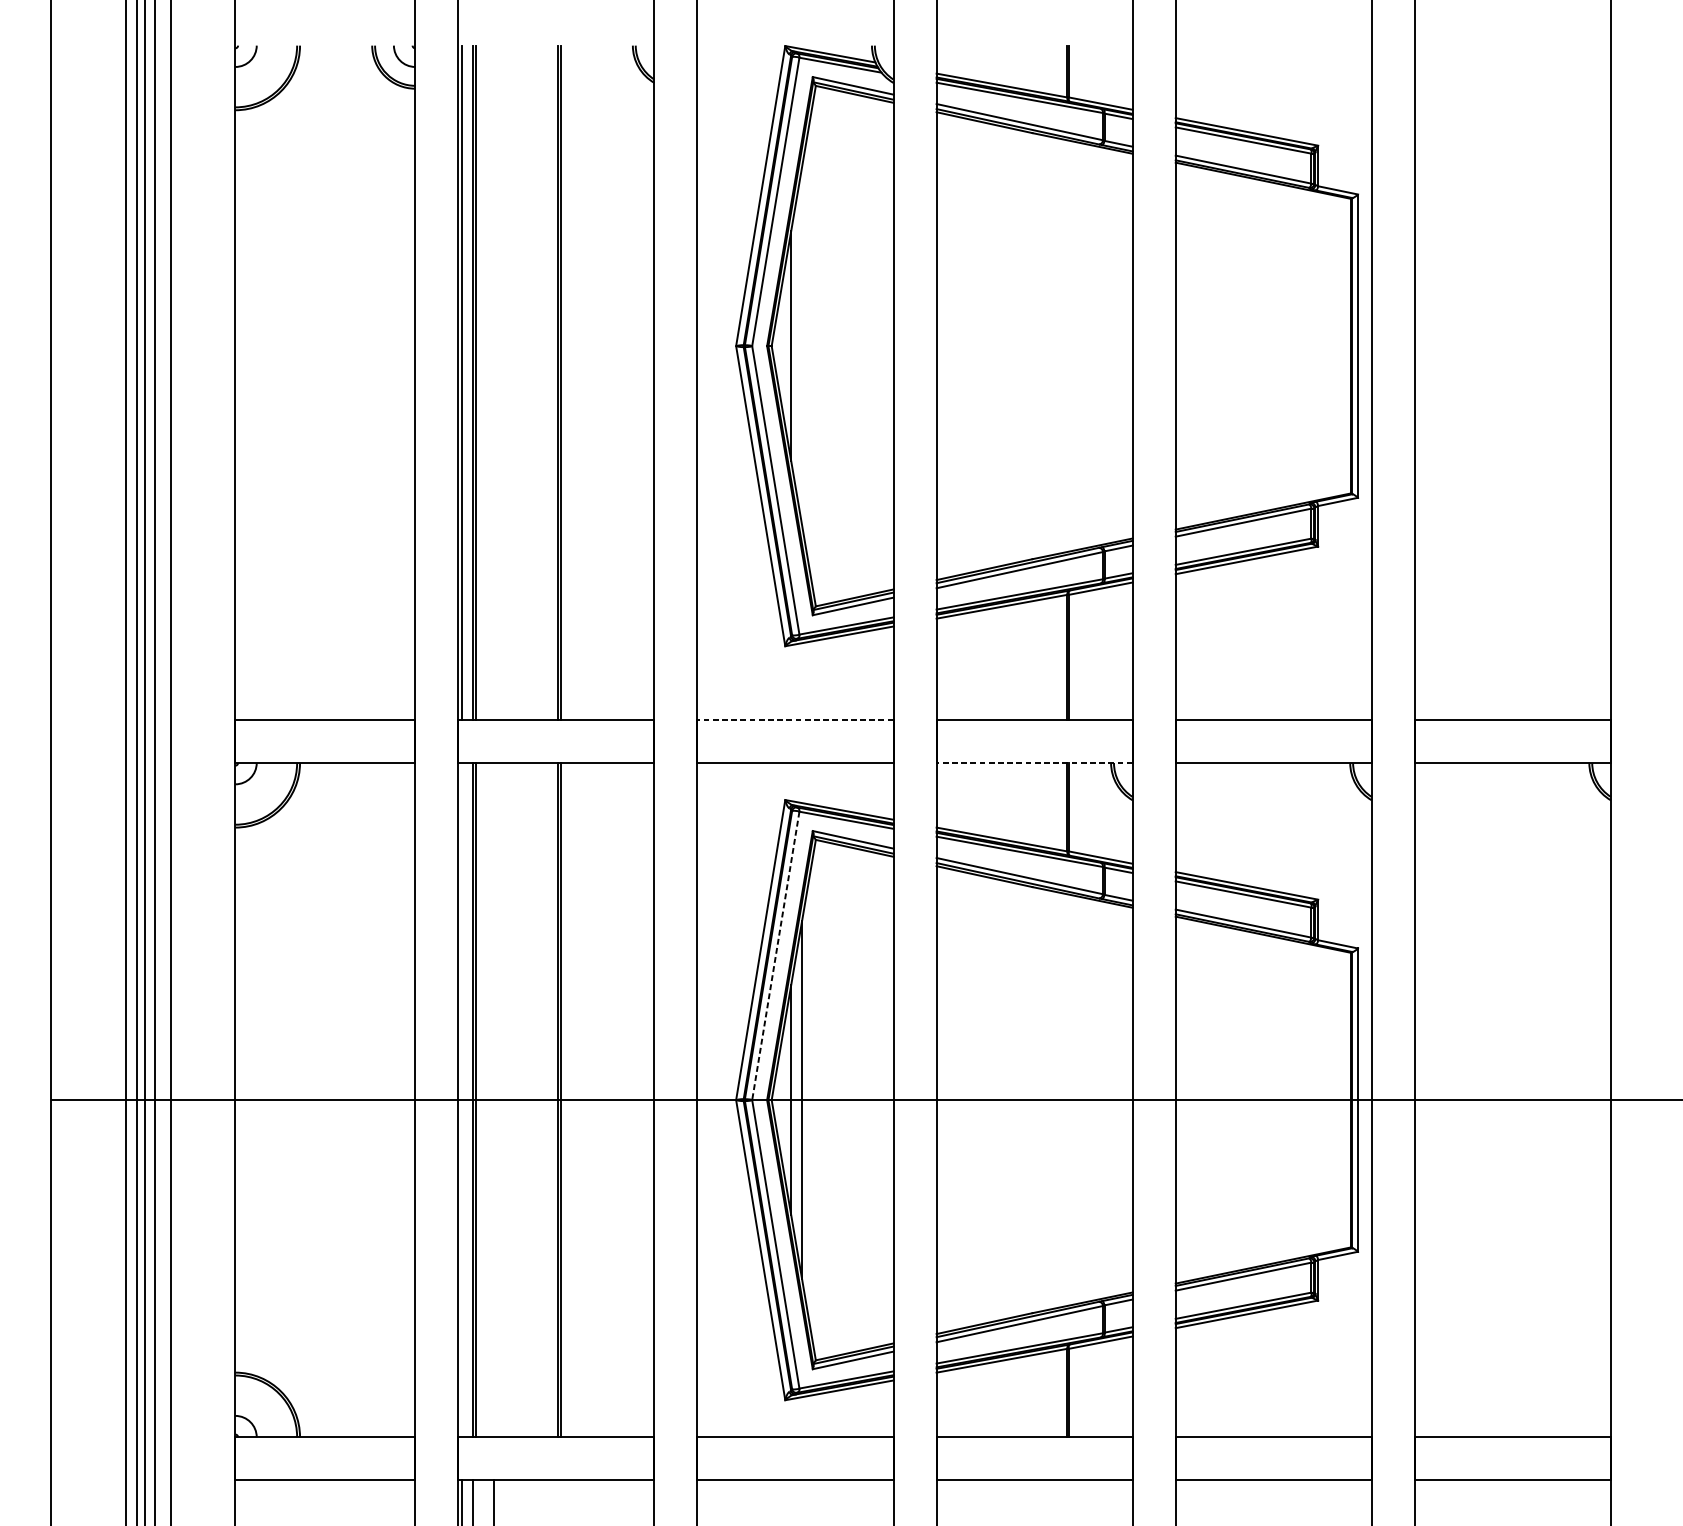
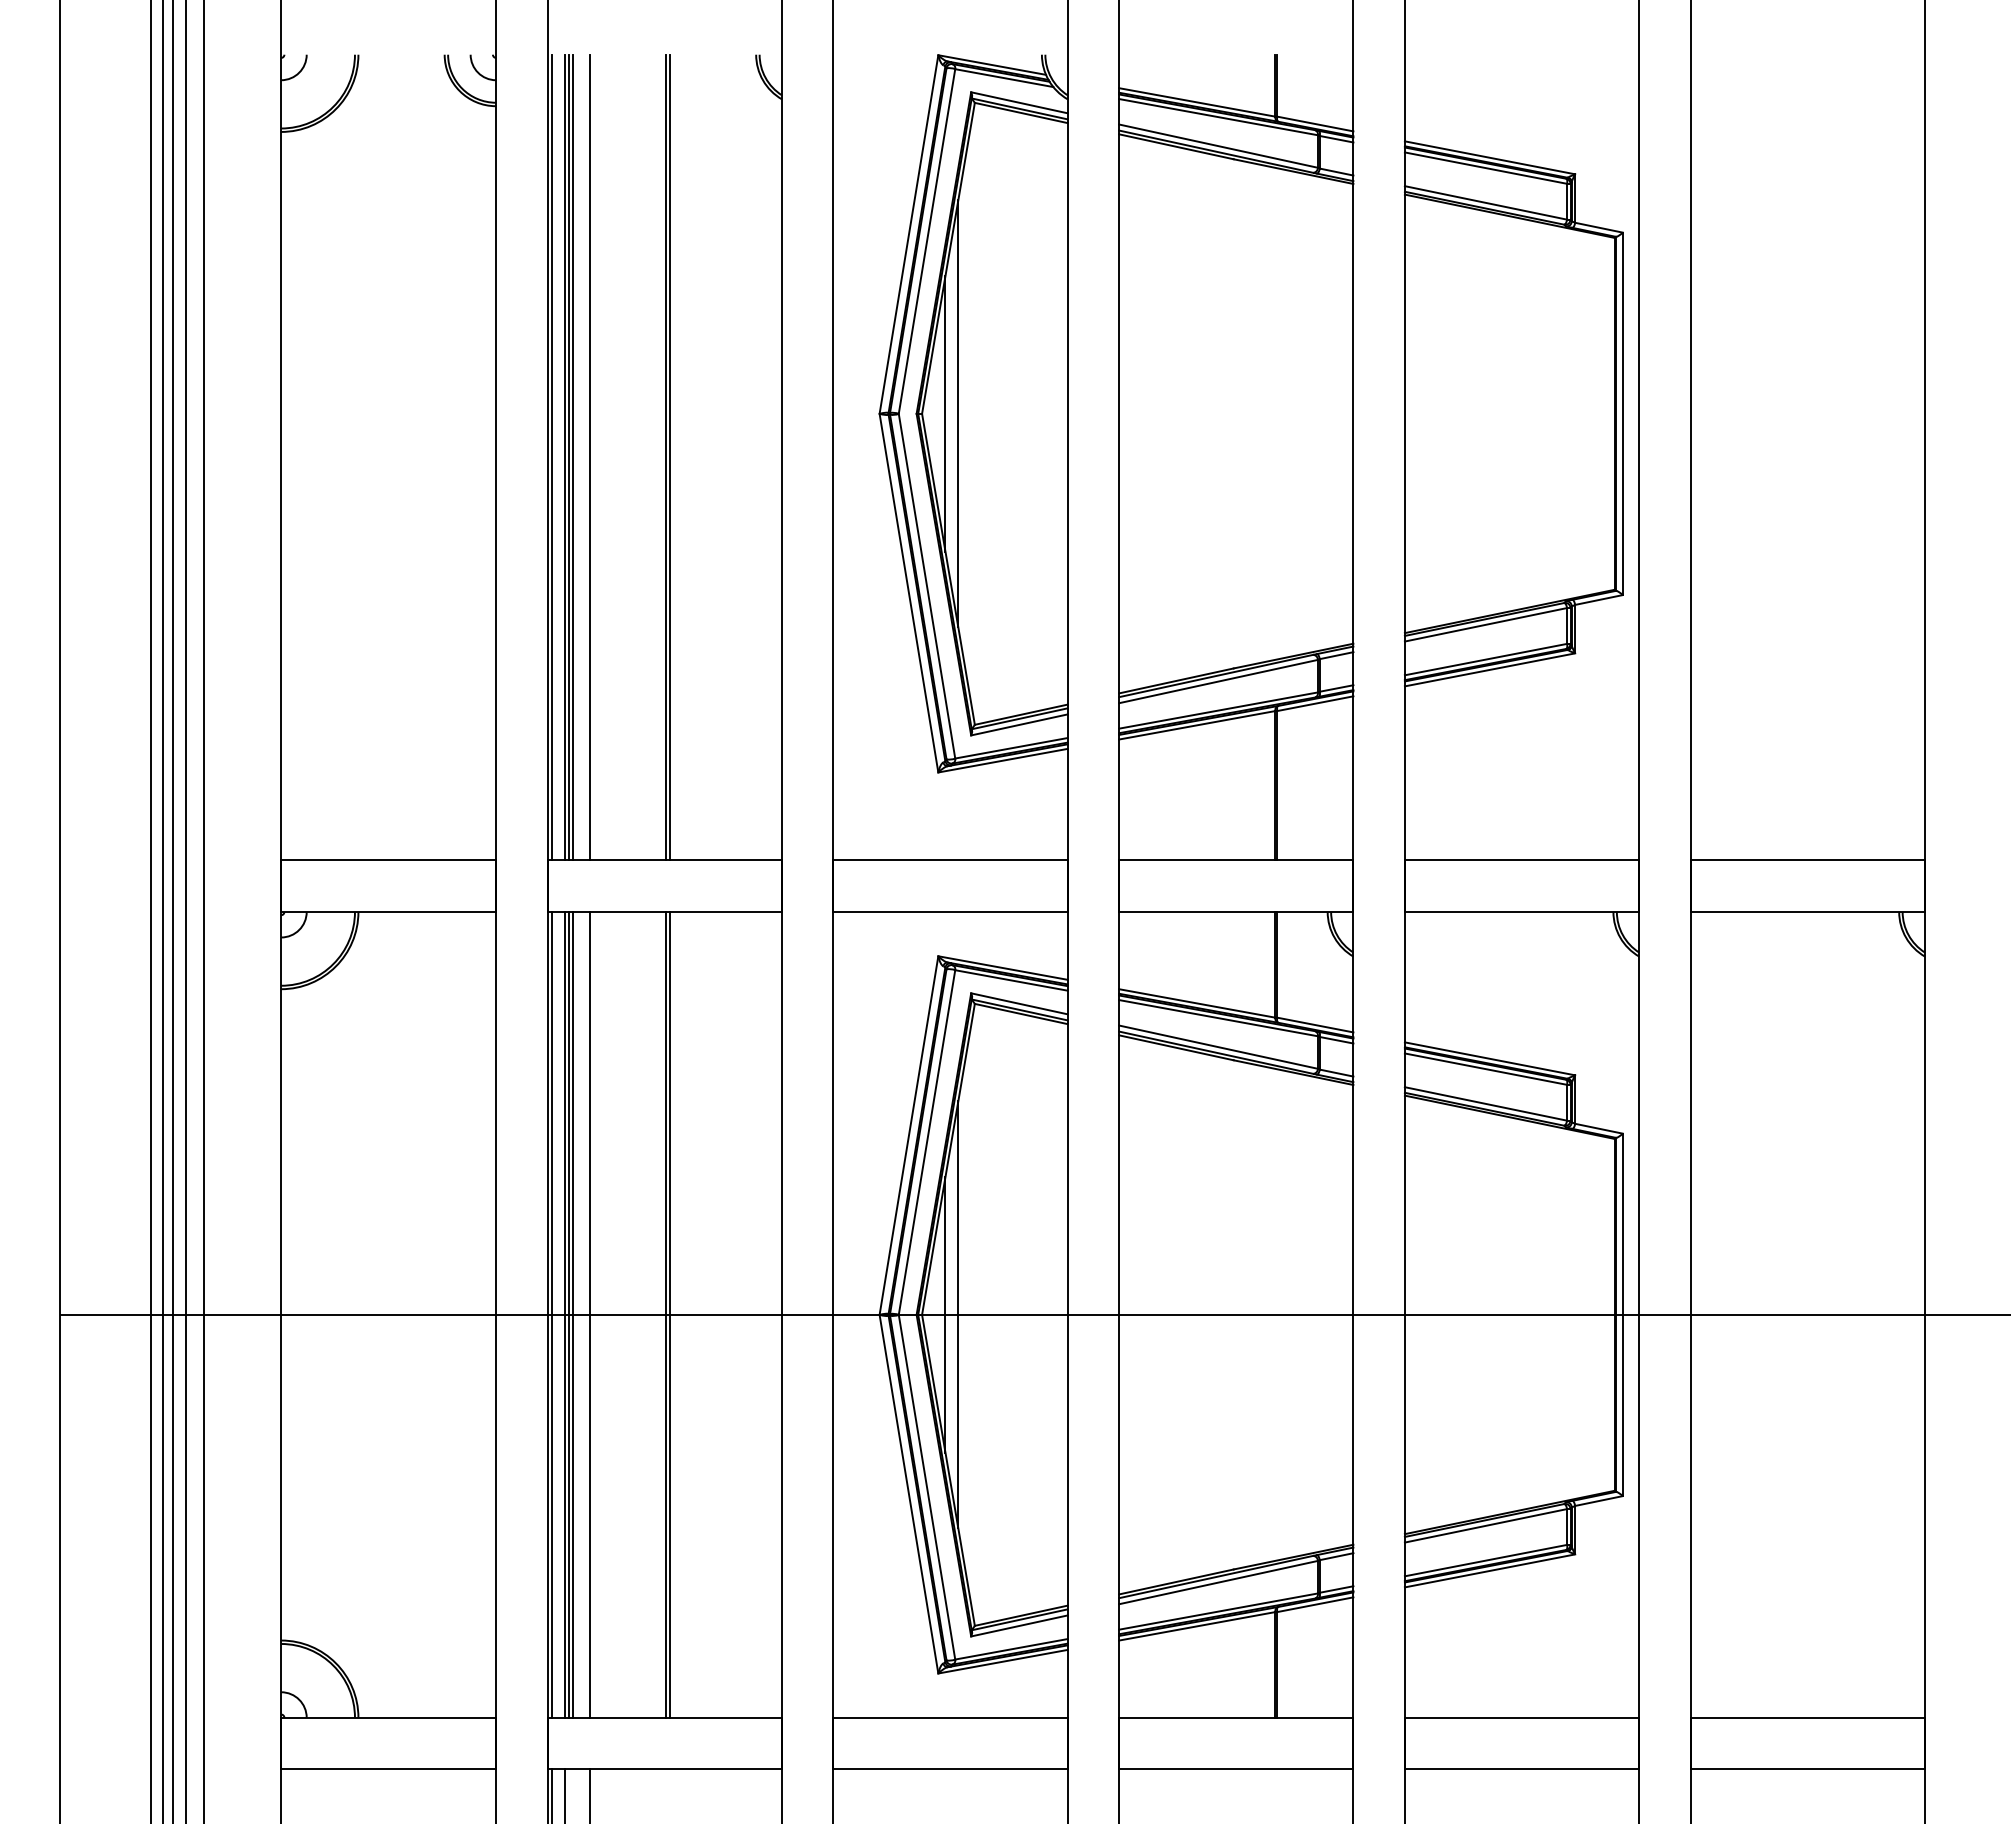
line: (802, 345) -> (958, 413), added
line: (479, 382) -> (572, 457), added
line: (494, 382) -> (590, 457), added
line: (795, 719) -> (950, 860), dashed -> solid
line: (1033, 762) -> (1235, 911), dashed -> solid
line: (776, 955) -> (927, 1142), dashed -> solid
line: (461, 1099) -> (551, 1314), added
line: (479, 1099) -> (572, 1314), added
line: (494, 1099) -> (590, 1314), added

